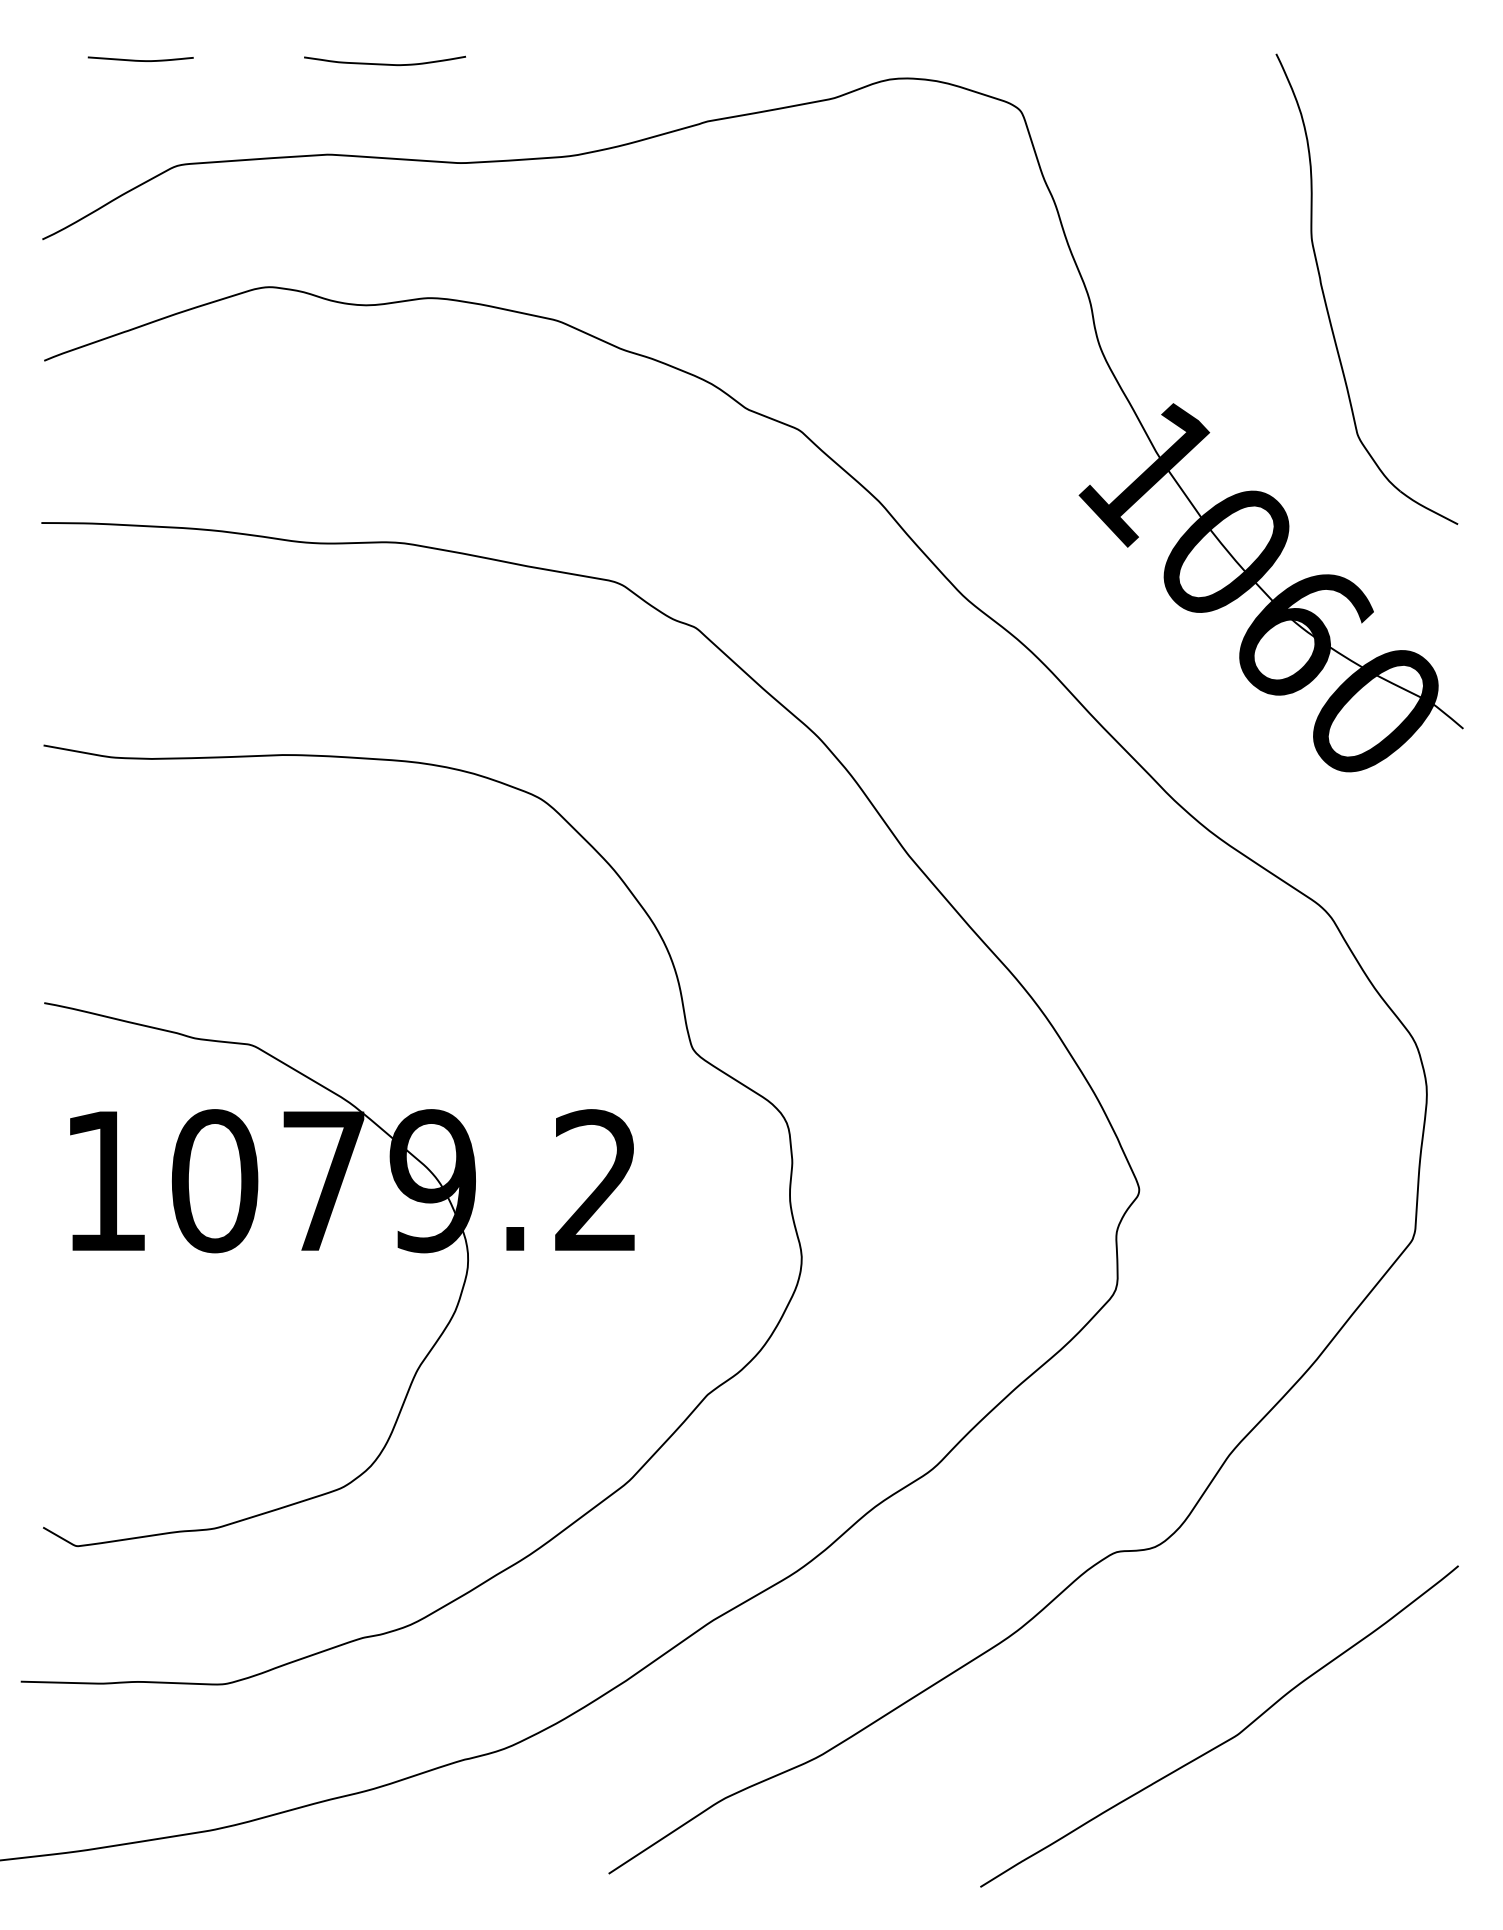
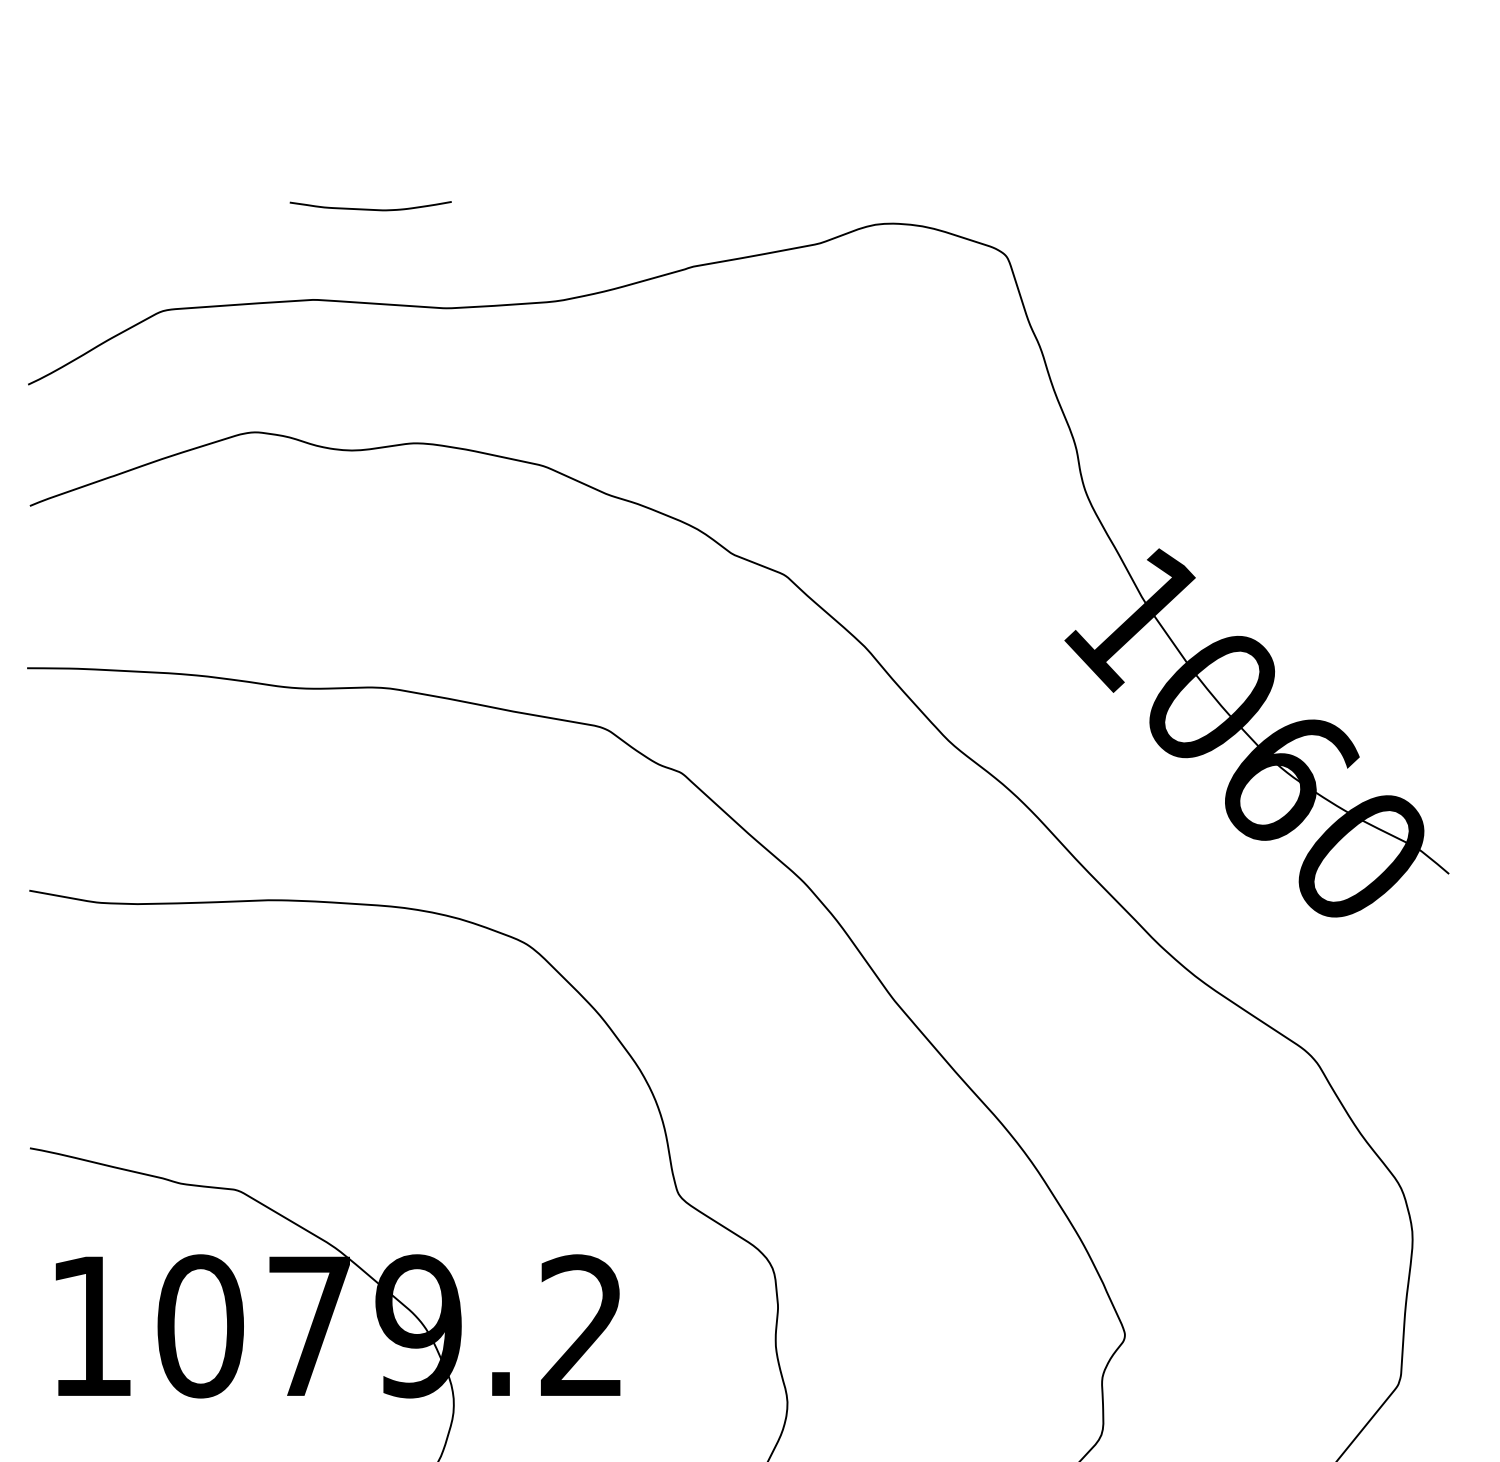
curve: (140, 60) -> (126, 205), removed
part: (1325, 297) -> (1311, 442), removed

